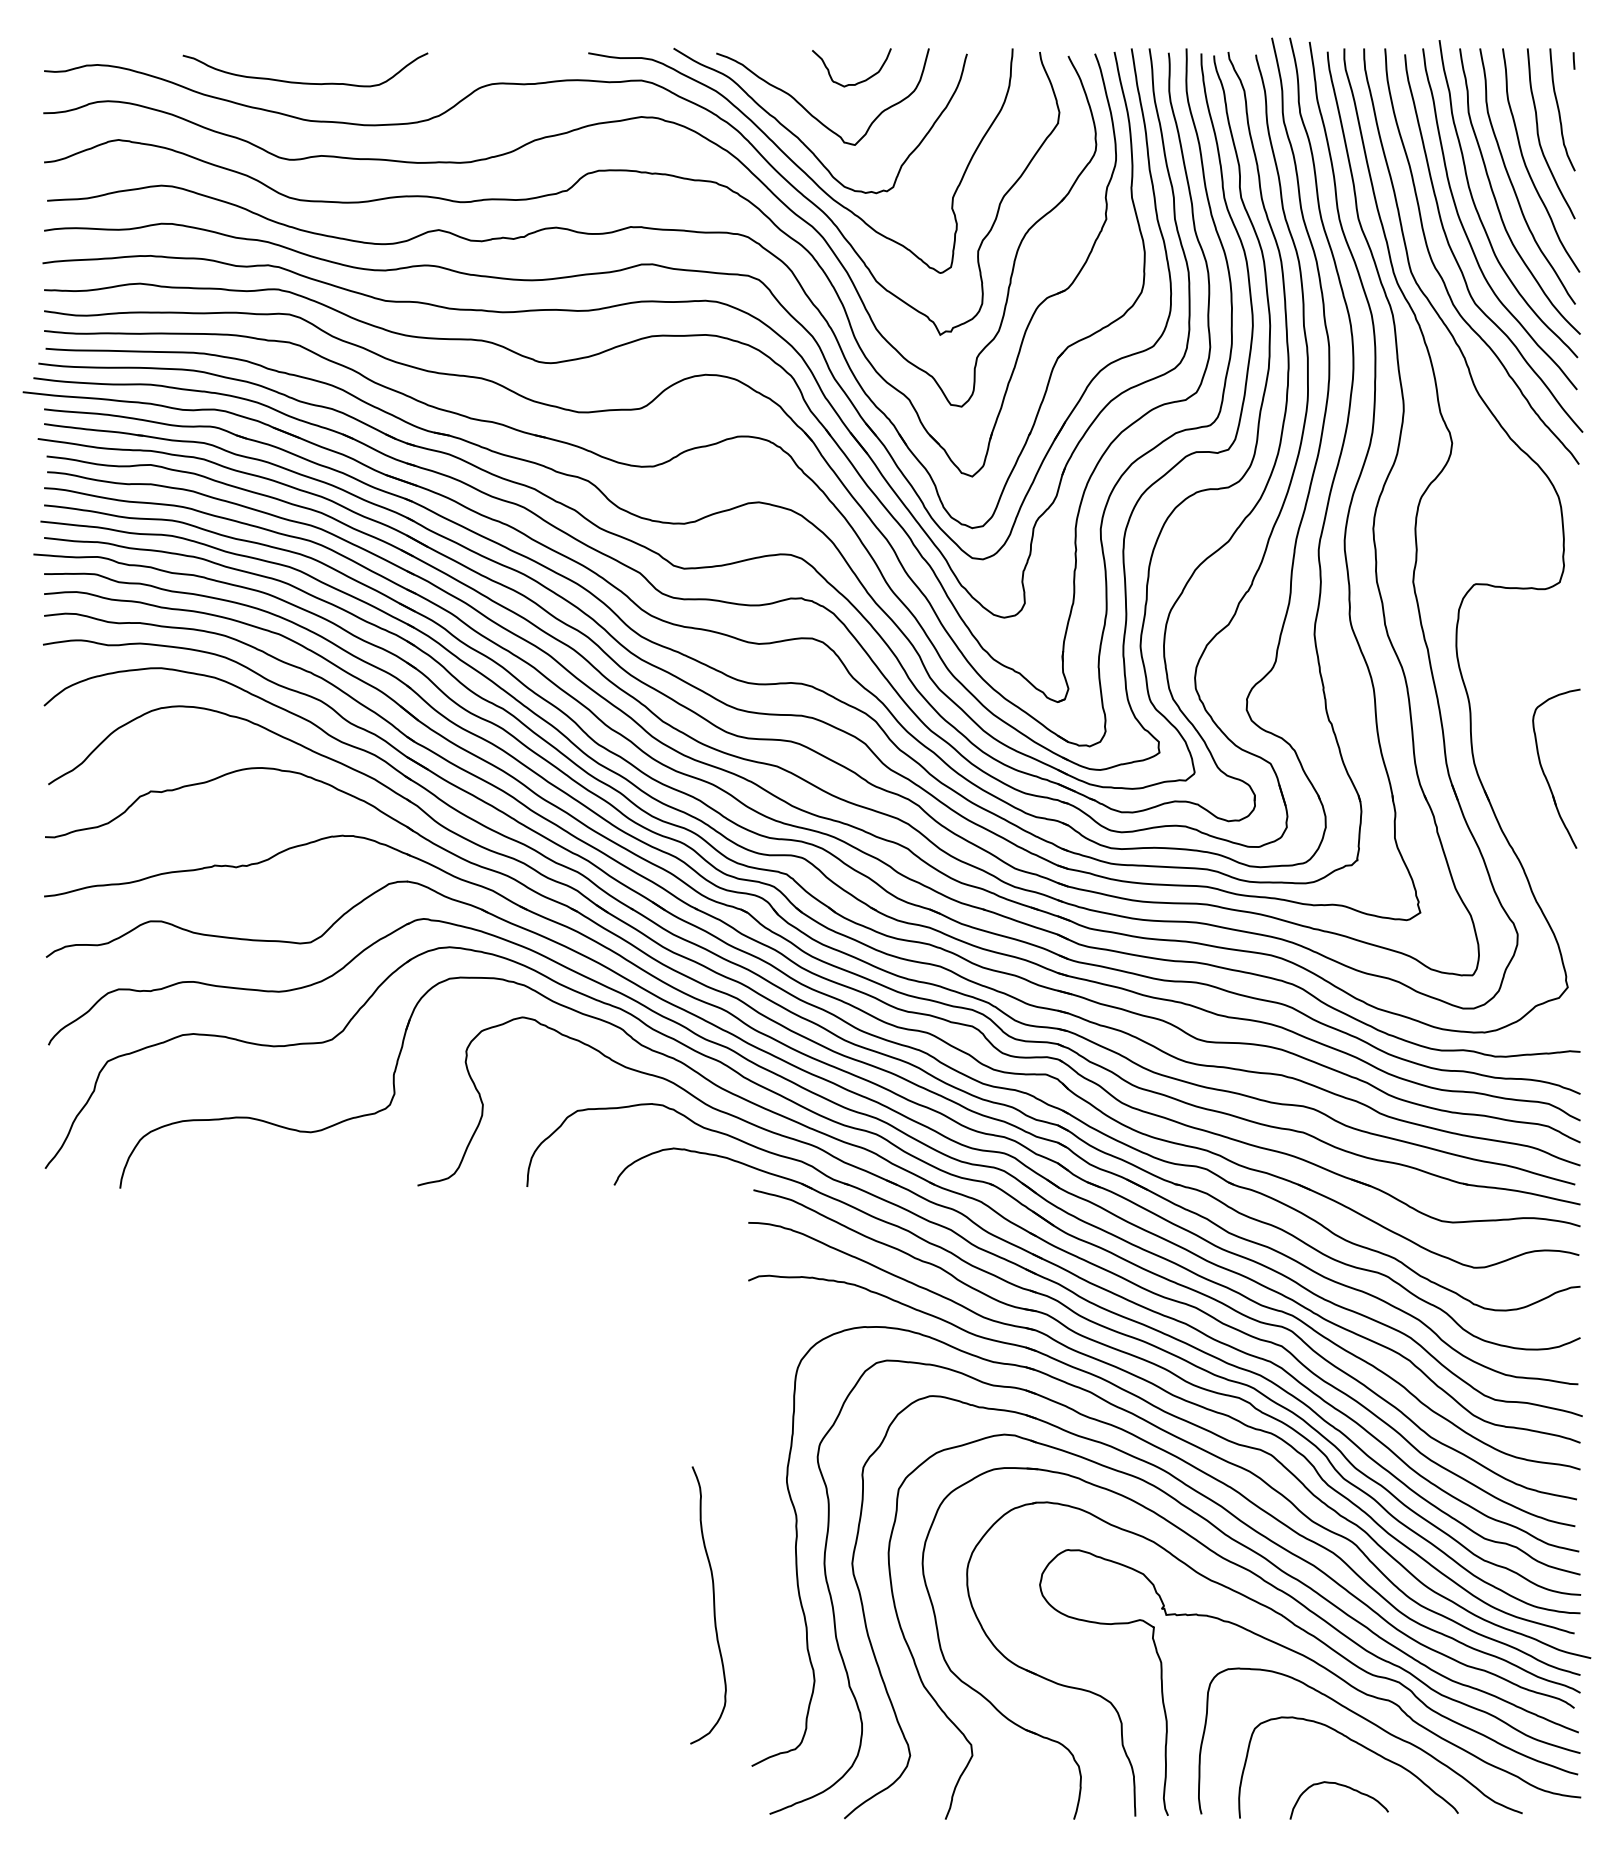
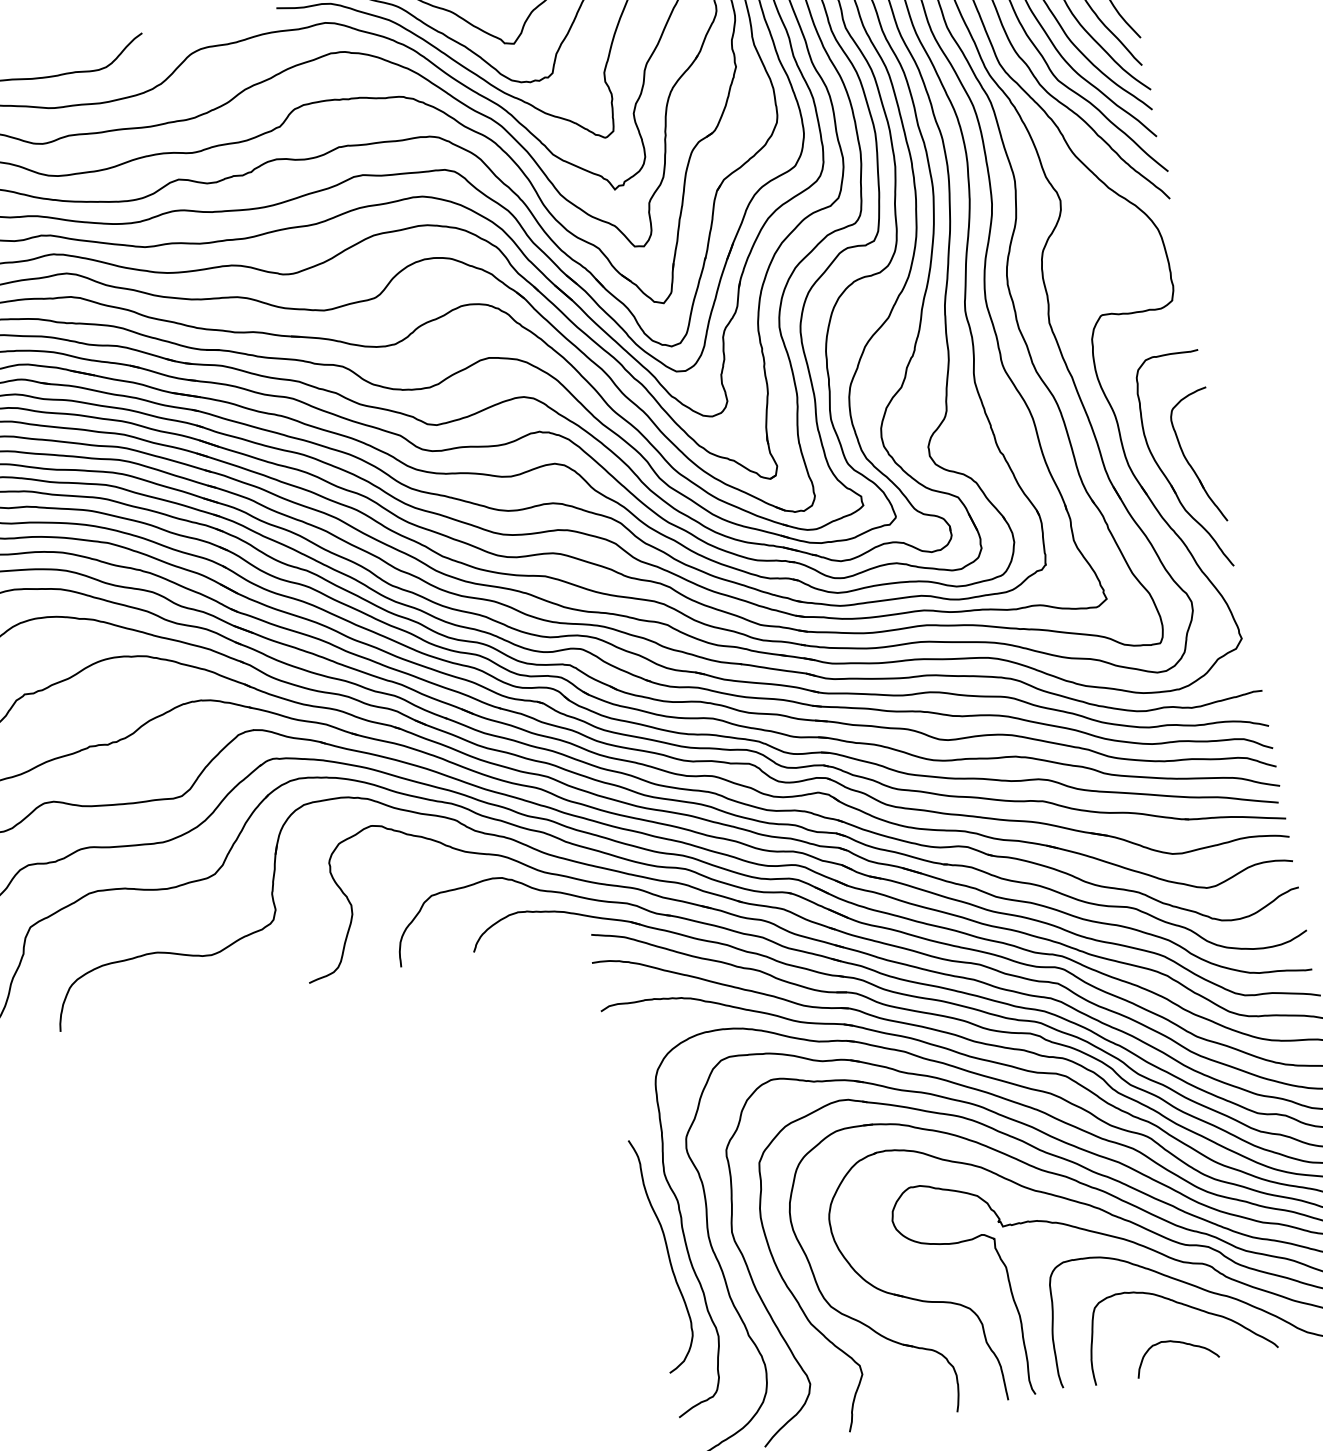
part: (1515, 783) -> (1166, 475), added
curve: (713, 1605) -> (667, 1253), moved

